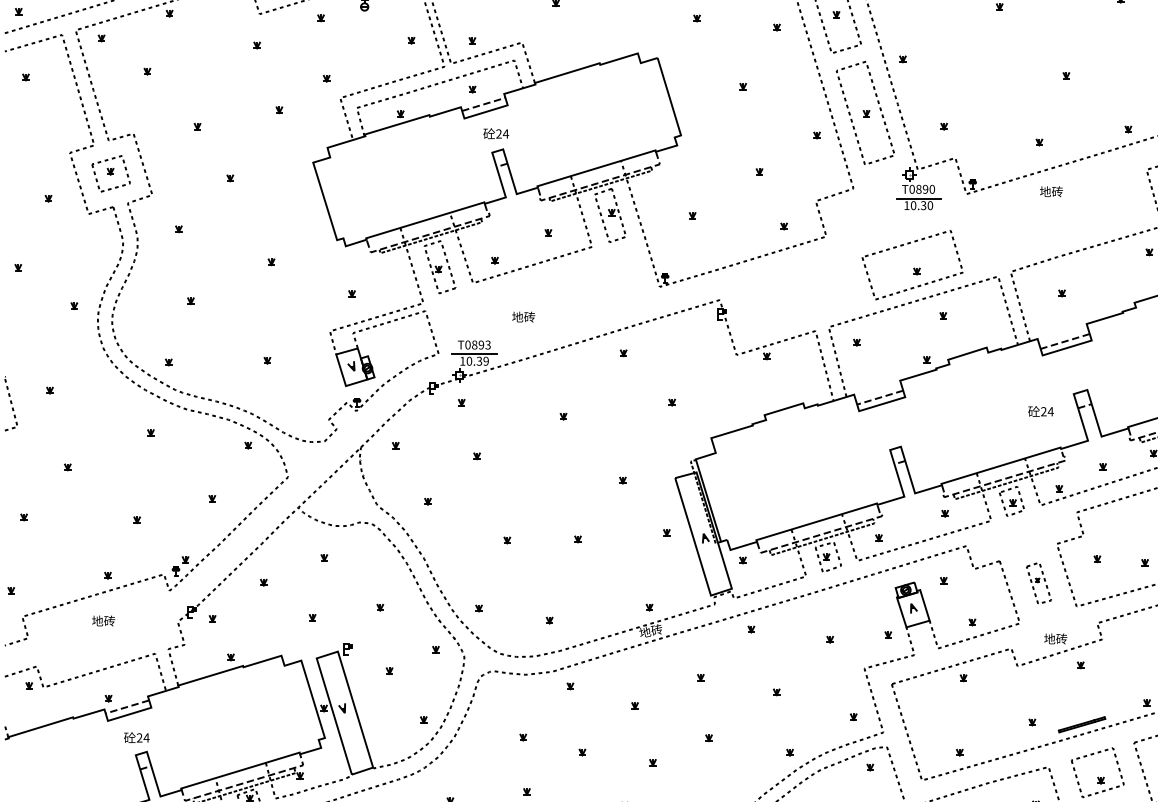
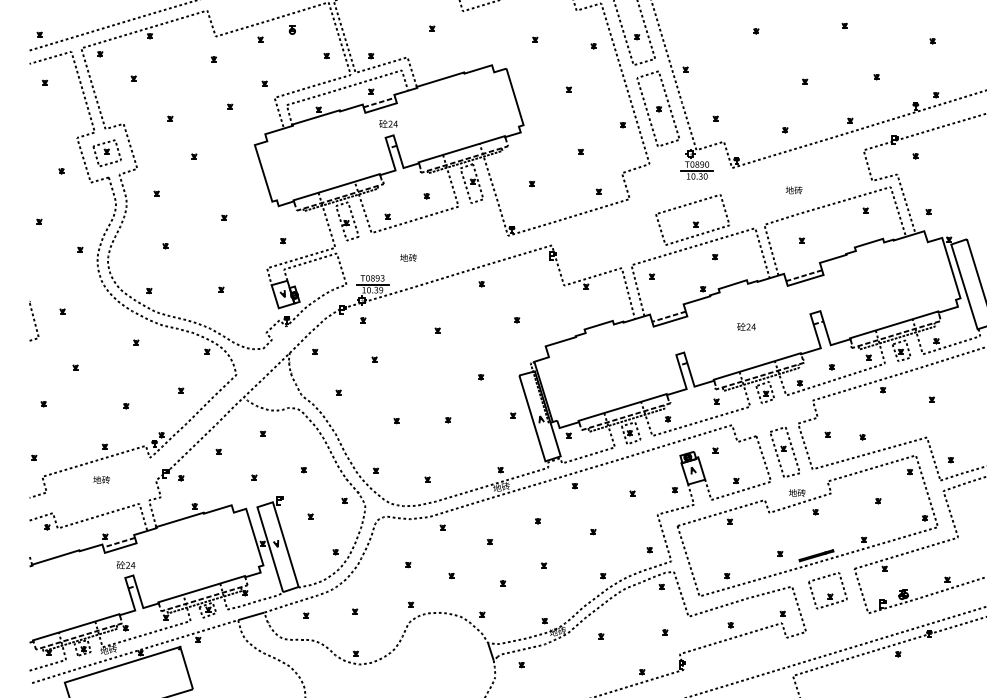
text: (1050, 191) -> (793, 190), moved
text: (1040, 411) -> (746, 326), moved
part: (1038, 583) -> (784, 452), size x1.67

